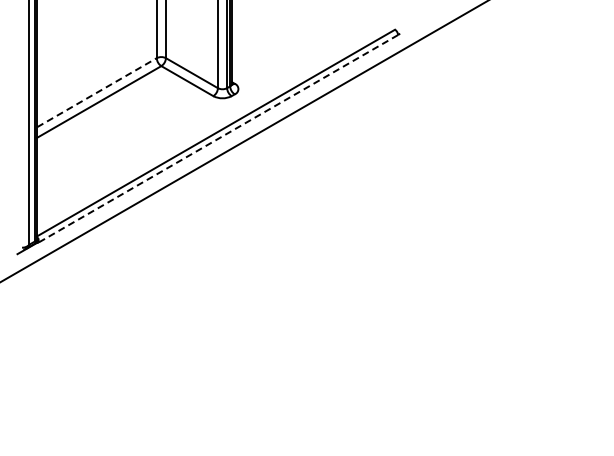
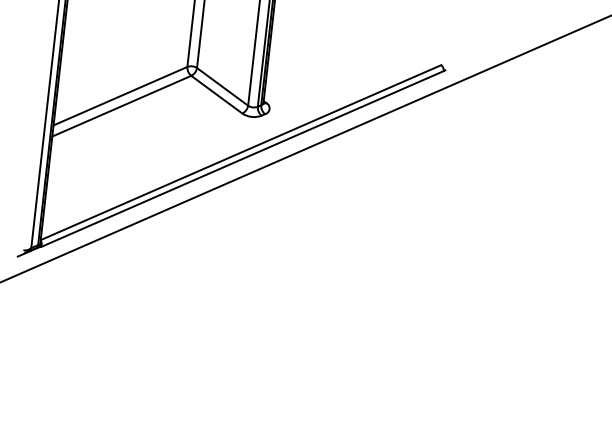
line: (97, 92) -> (121, 96), dashed -> solid
line: (218, 138) -> (242, 158), dashed -> solid

